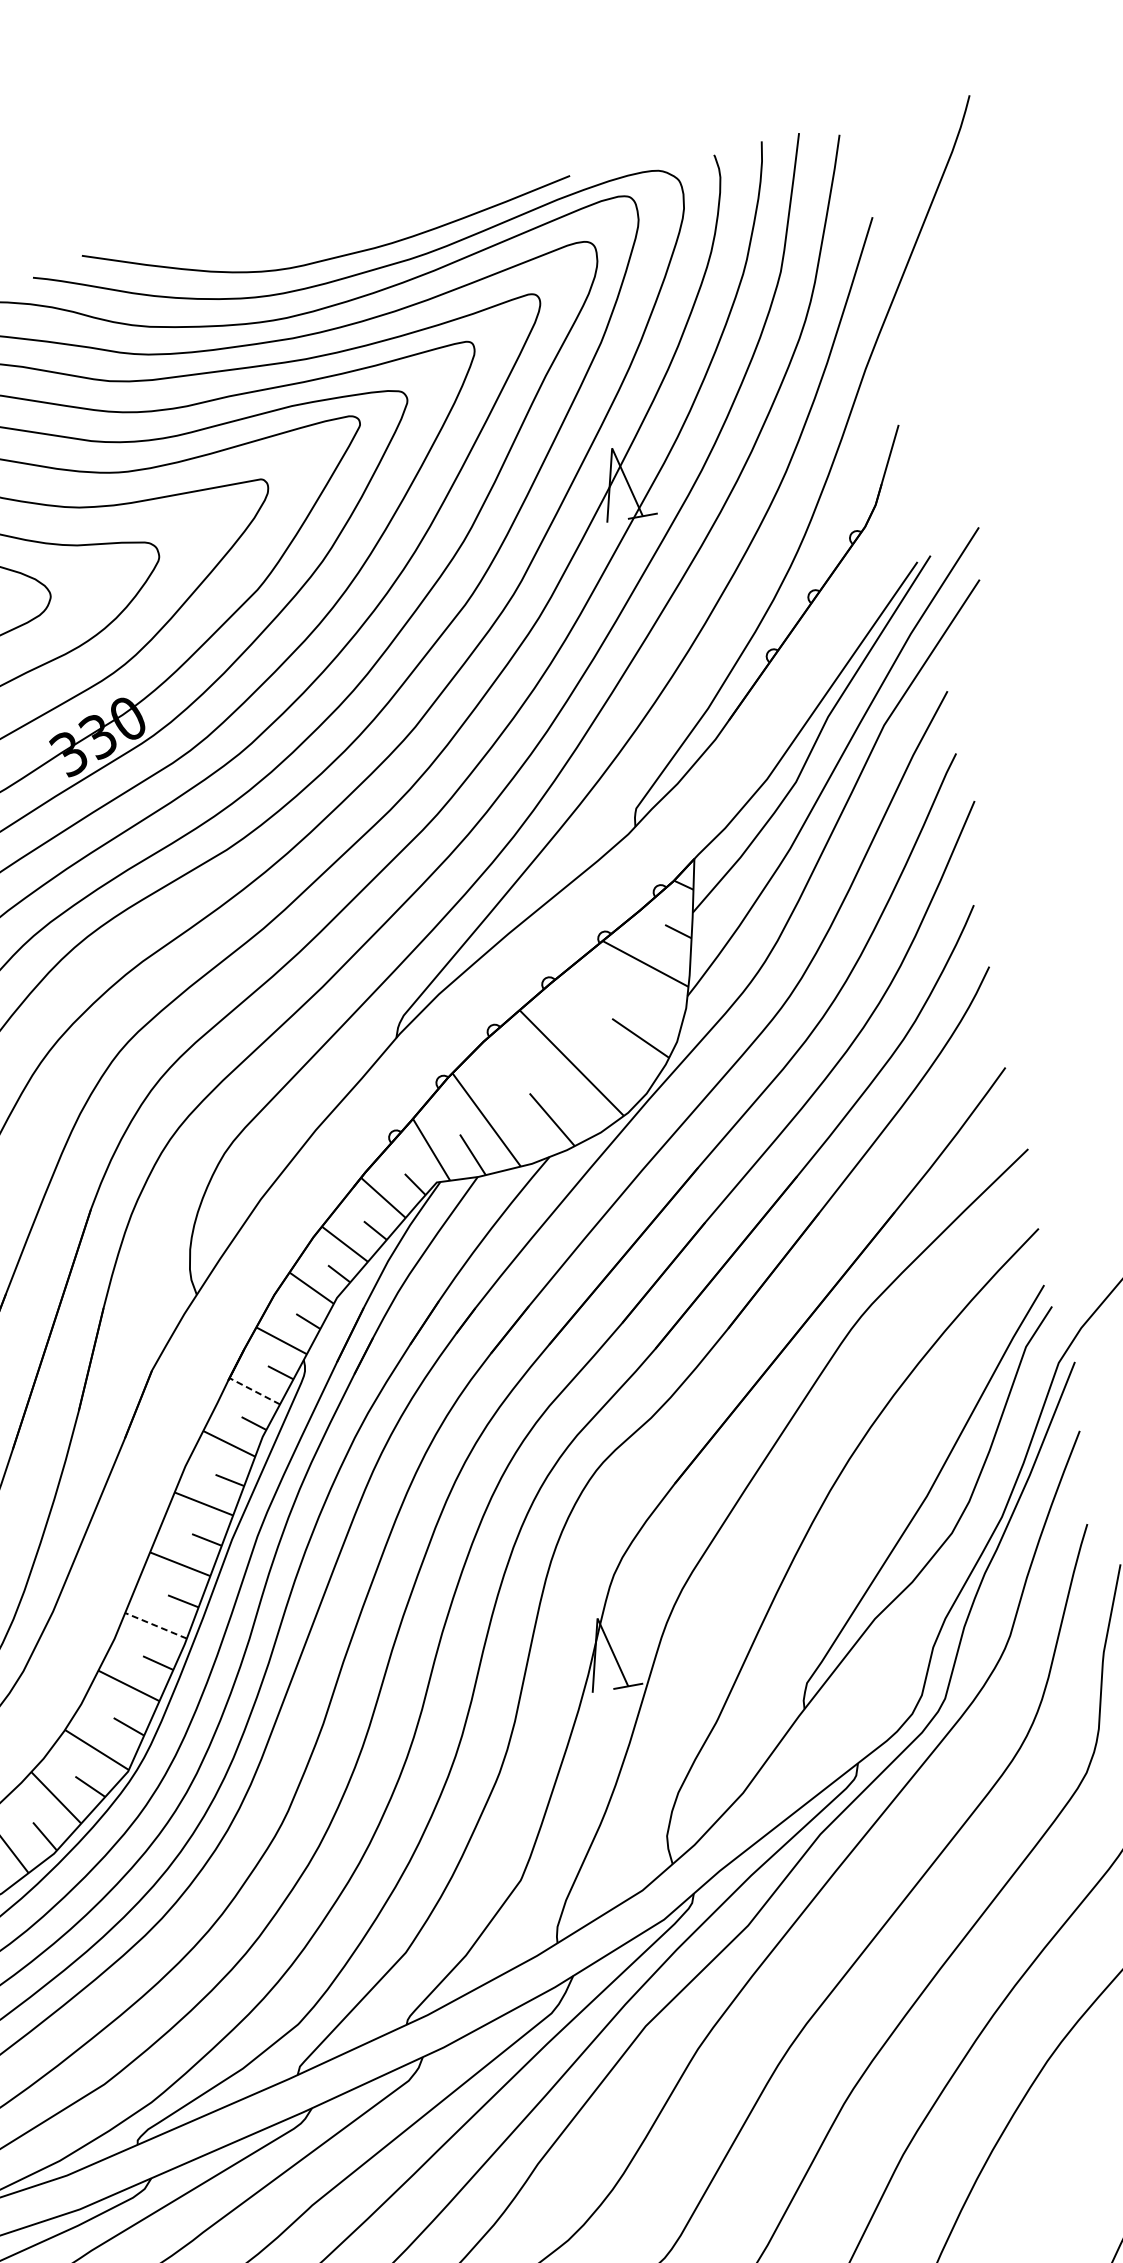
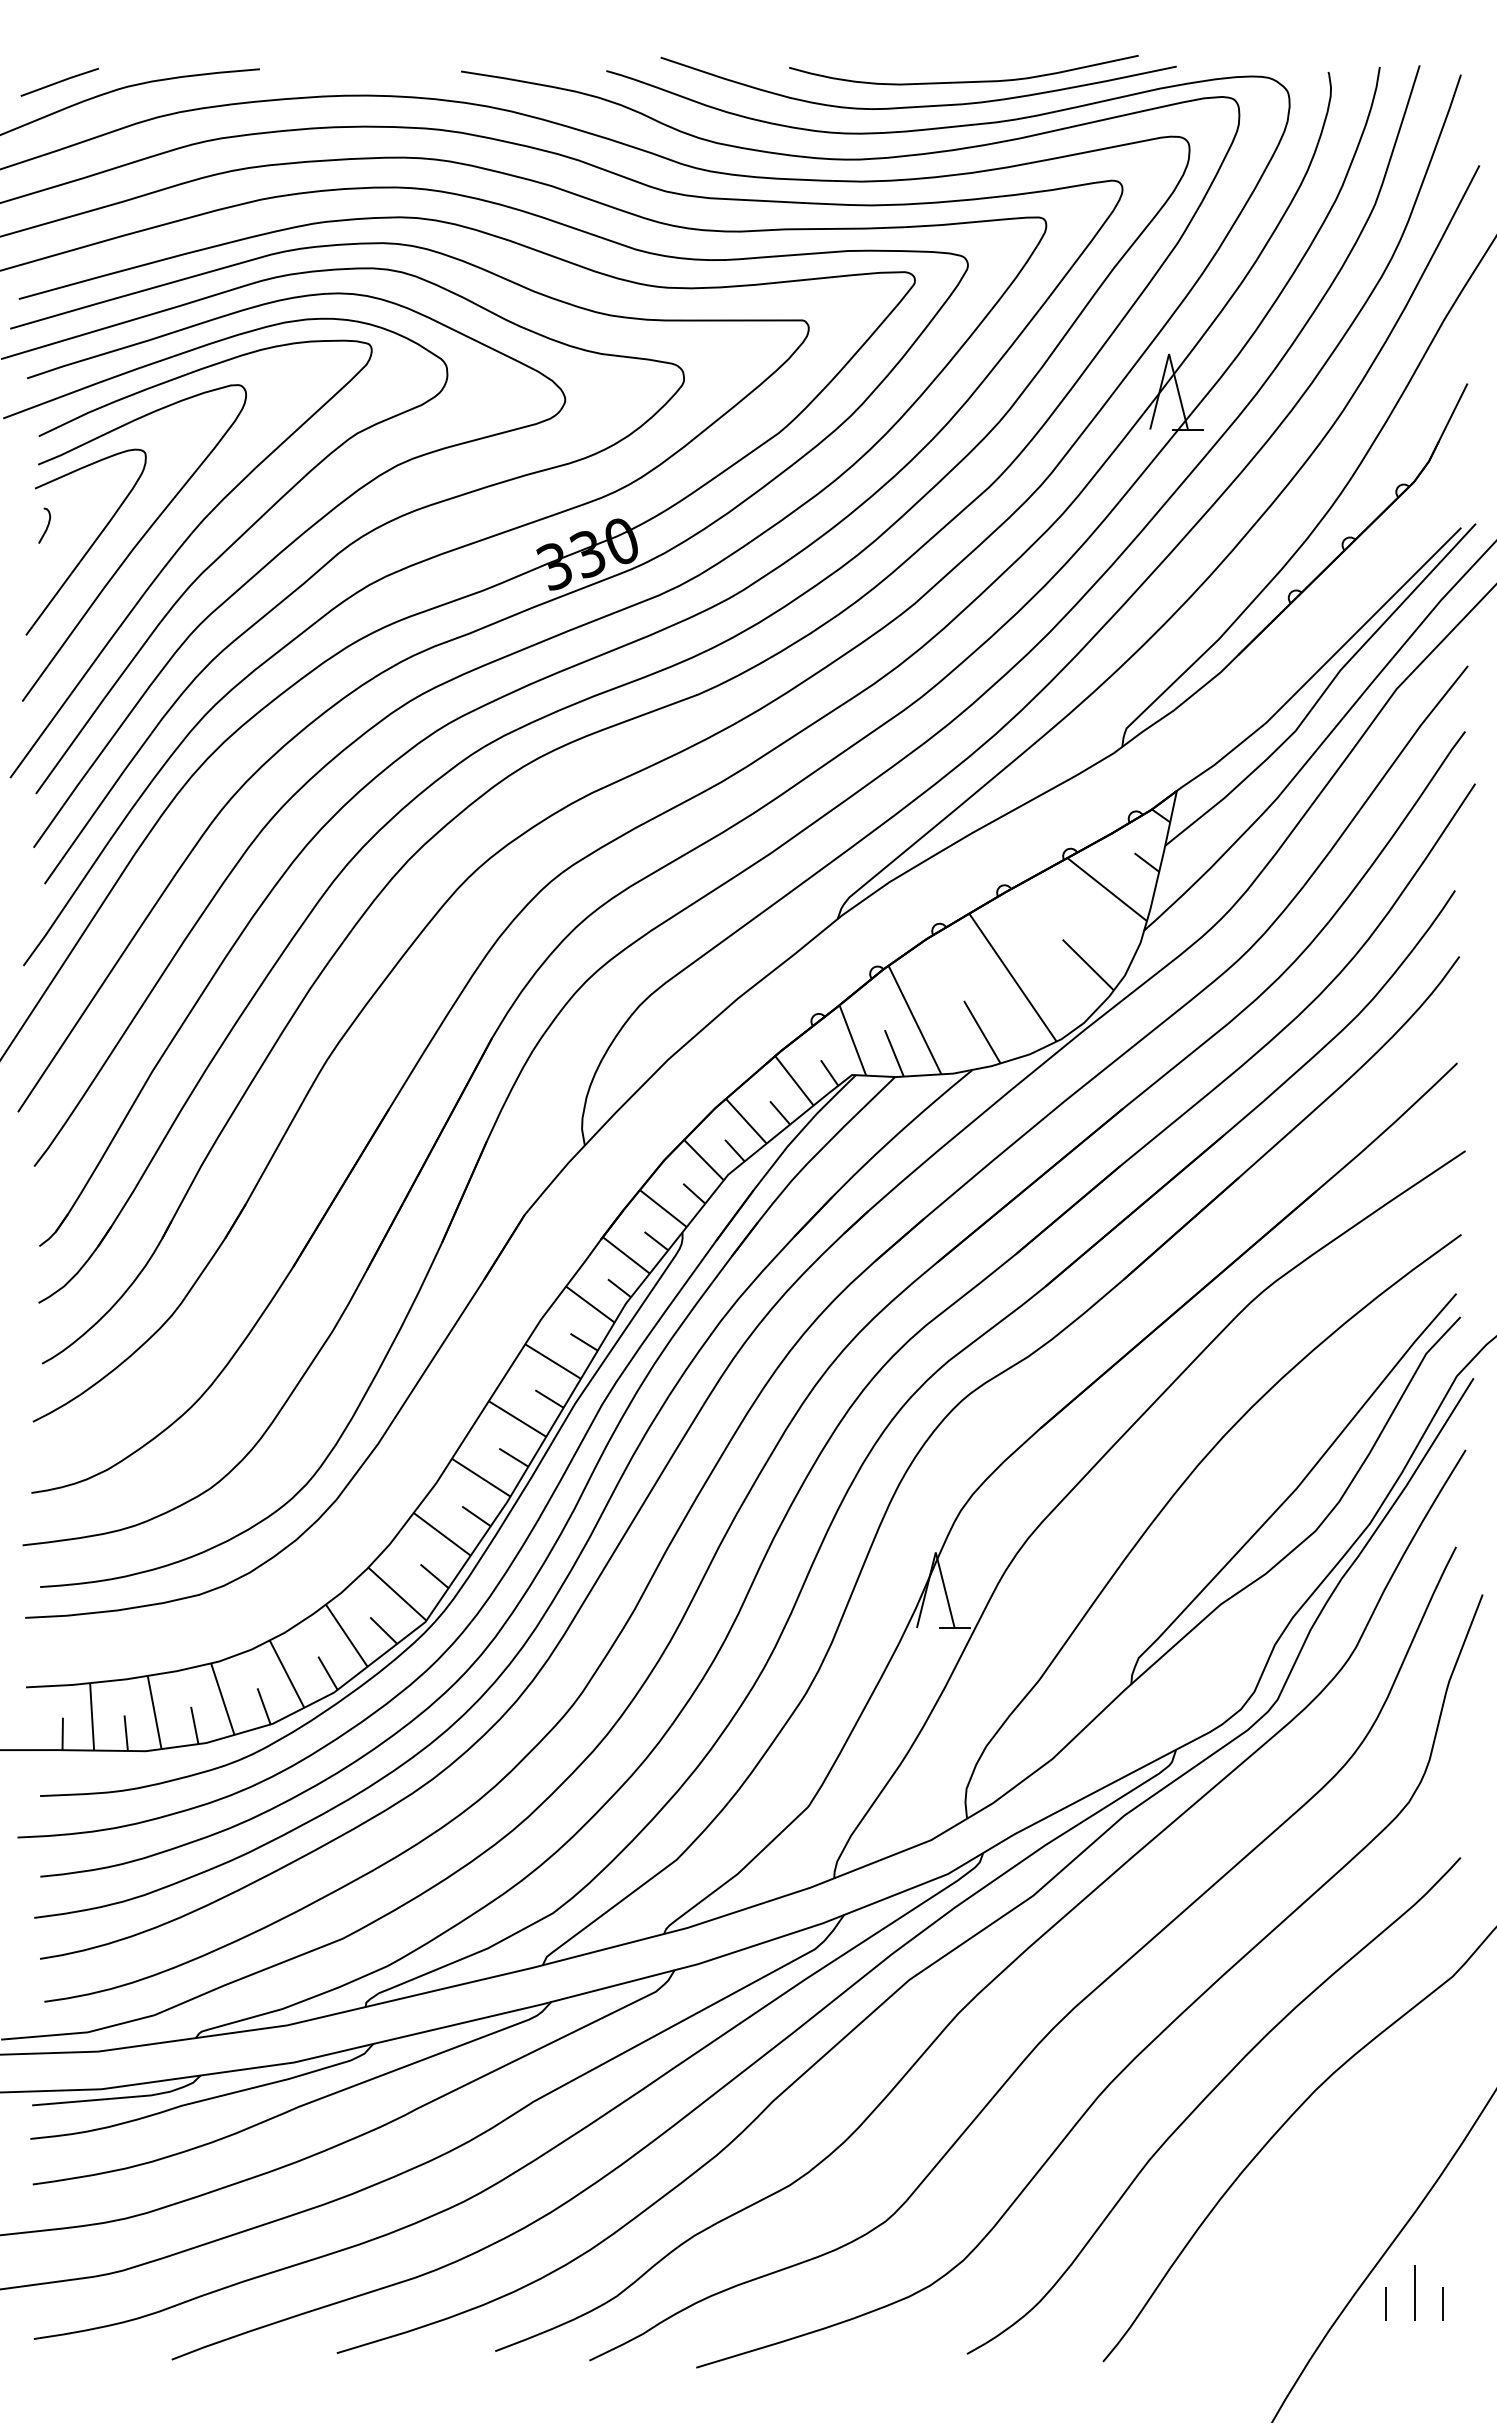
curve: (371, 226) -> (963, 81), added
line: (254, 1391) -> (626, 1255), dashed -> solid
line: (156, 1625) -> (481, 1477), dashed -> solid

